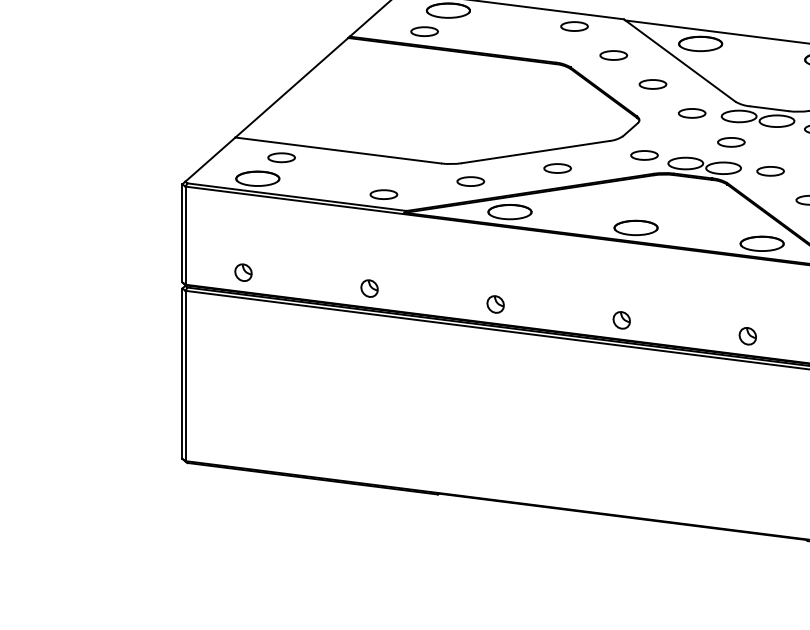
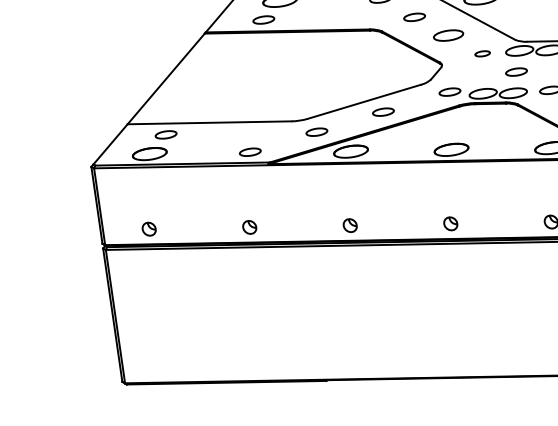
part: (652, 84) -> (448, 35), size x1.4
part: (692, 113) -> (482, 53), size x0.7

